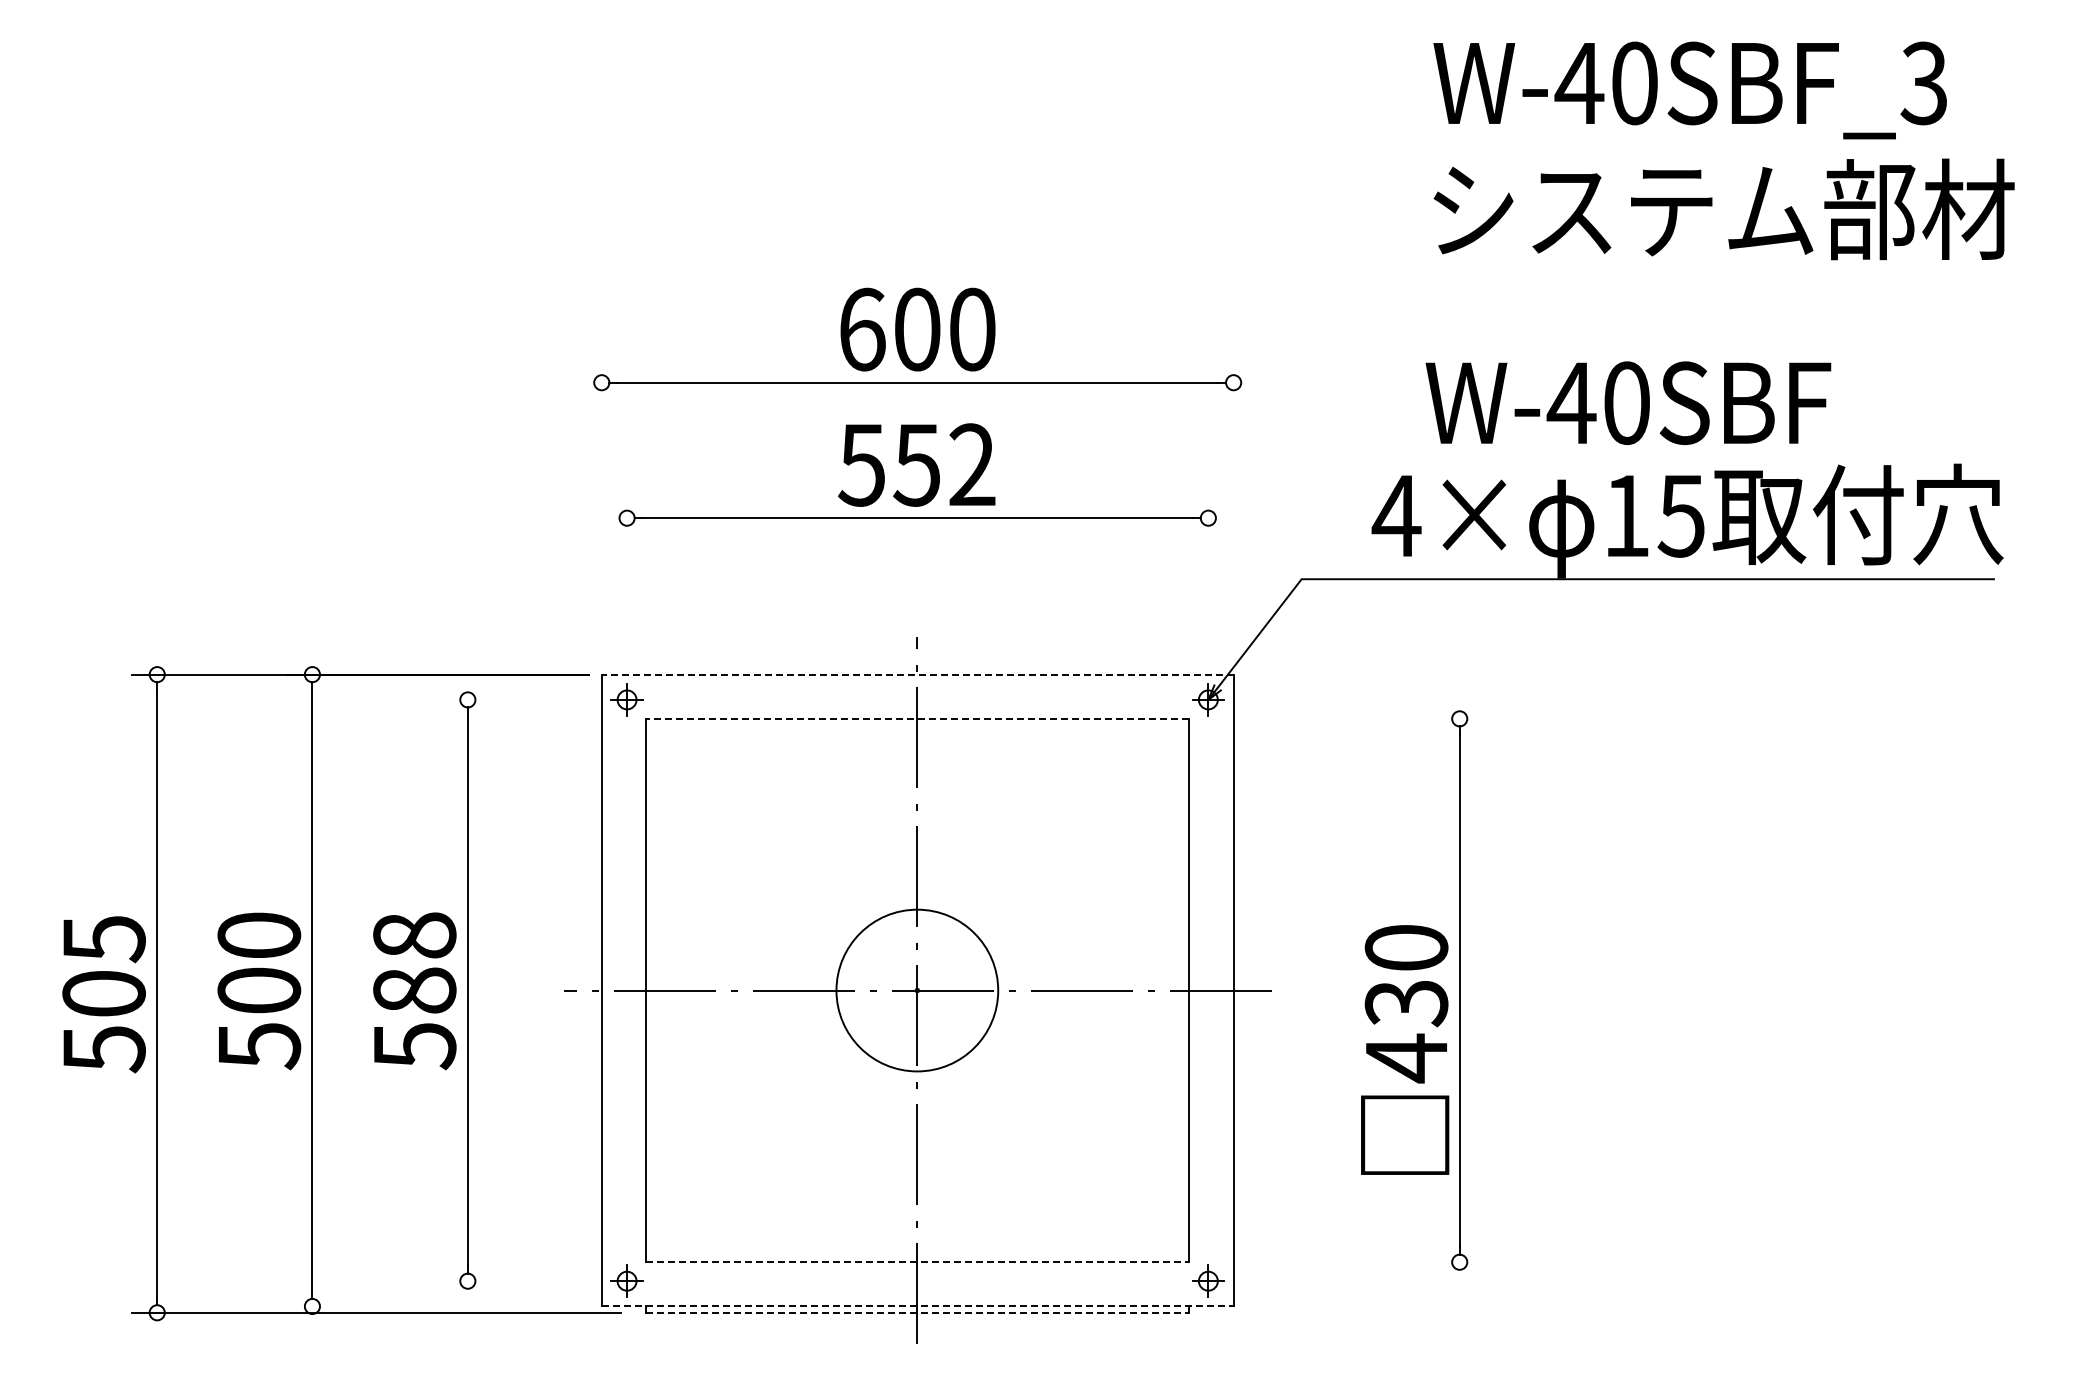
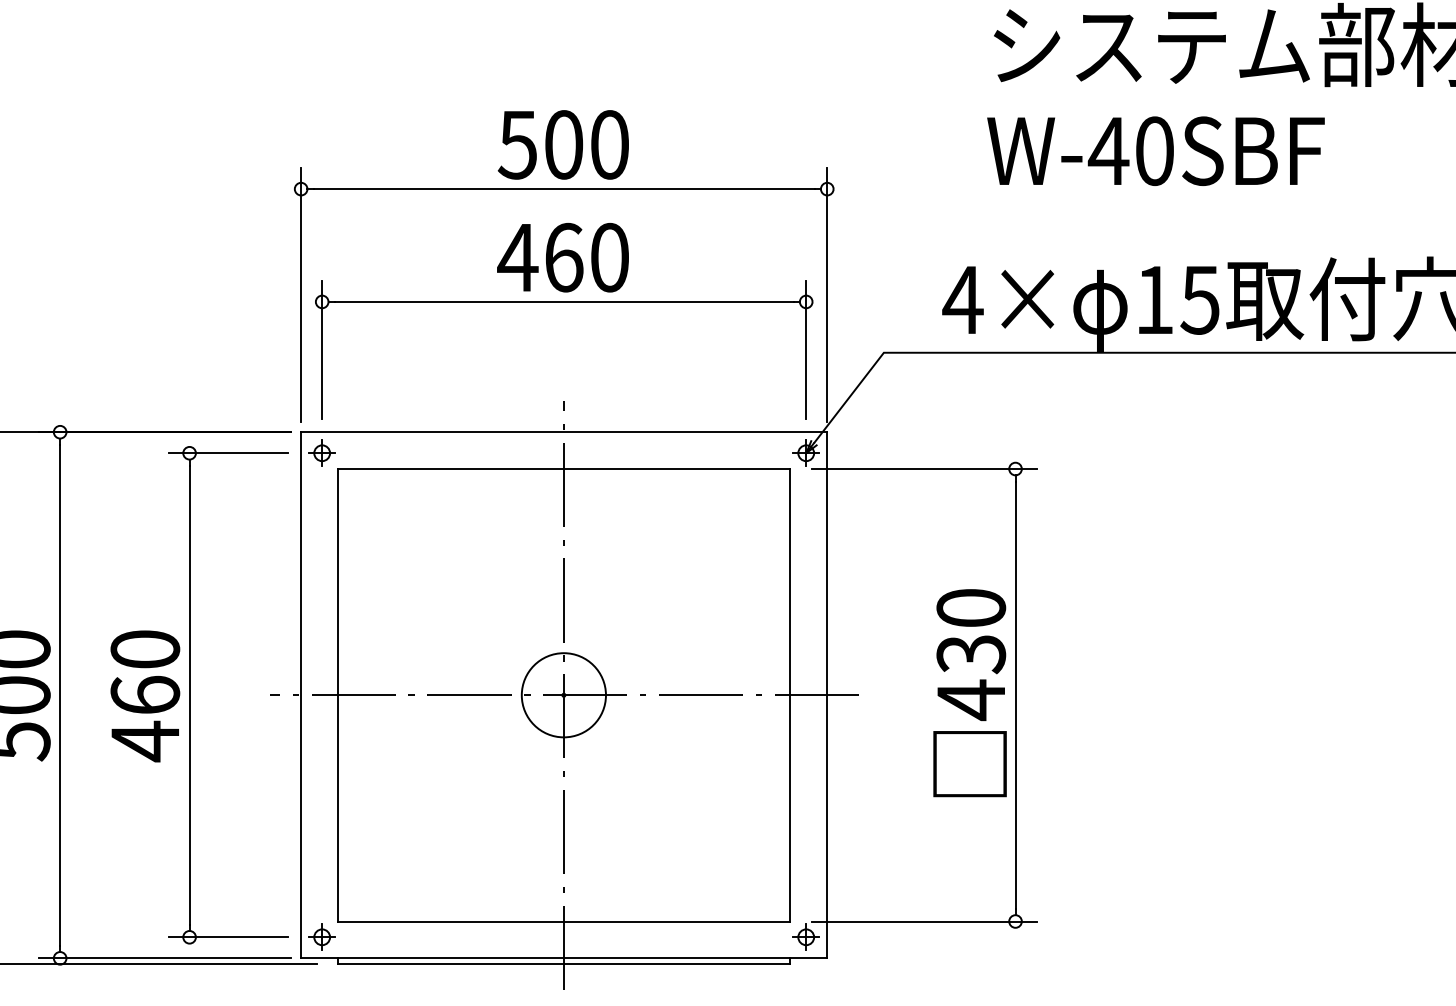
text: (861, 329) -> (517, 144), 600 -> 500
text: (1628, 402) -> (1156, 150), moved
text: (916, 464) -> (563, 257), 552 -> 460
line: (601, 509) -> (300, 294), added
line: (1233, 509) -> (827, 294), added
line: (627, 575) -> (322, 349), added
line: (1208, 575) -> (806, 349), added
line: (917, 674) -> (564, 432), dashed -> solid
line: (514, 699) -> (228, 452), added
line: (917, 718) -> (564, 468), dashed -> solid
line: (1349, 718) -> (923, 468), added
circle: (916, 990) -> (563, 695), size x0.62
text: (414, 991) -> (145, 696), 588 -> 460
text: (1405, 1049) -> (970, 692), moved
line: (917, 1262) -> (564, 921), dashed -> solid
line: (1349, 1262) -> (923, 921), added
line: (514, 1281) -> (228, 937), added
line: (438, 1306) -> (165, 958), added
line: (917, 1306) -> (564, 958), dashed -> solid
line: (917, 1312) -> (564, 963), dashed -> solid

